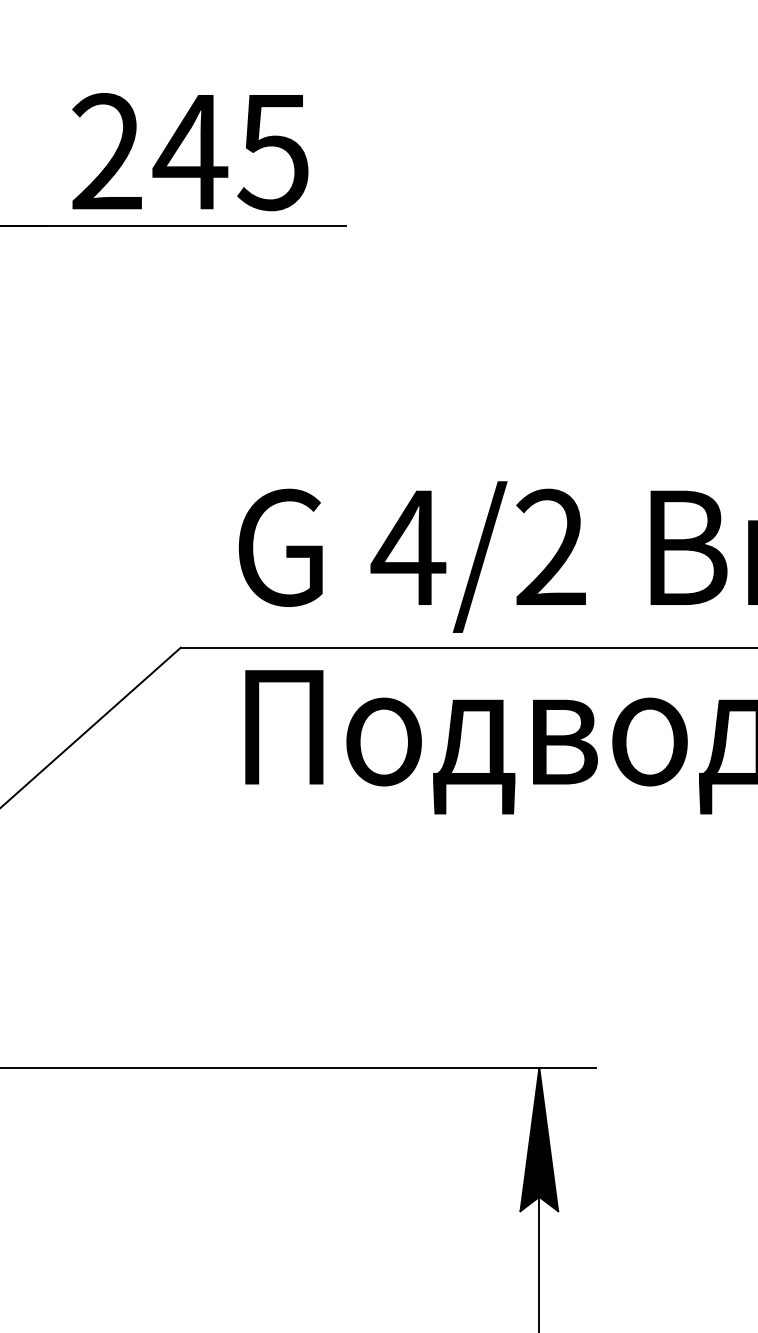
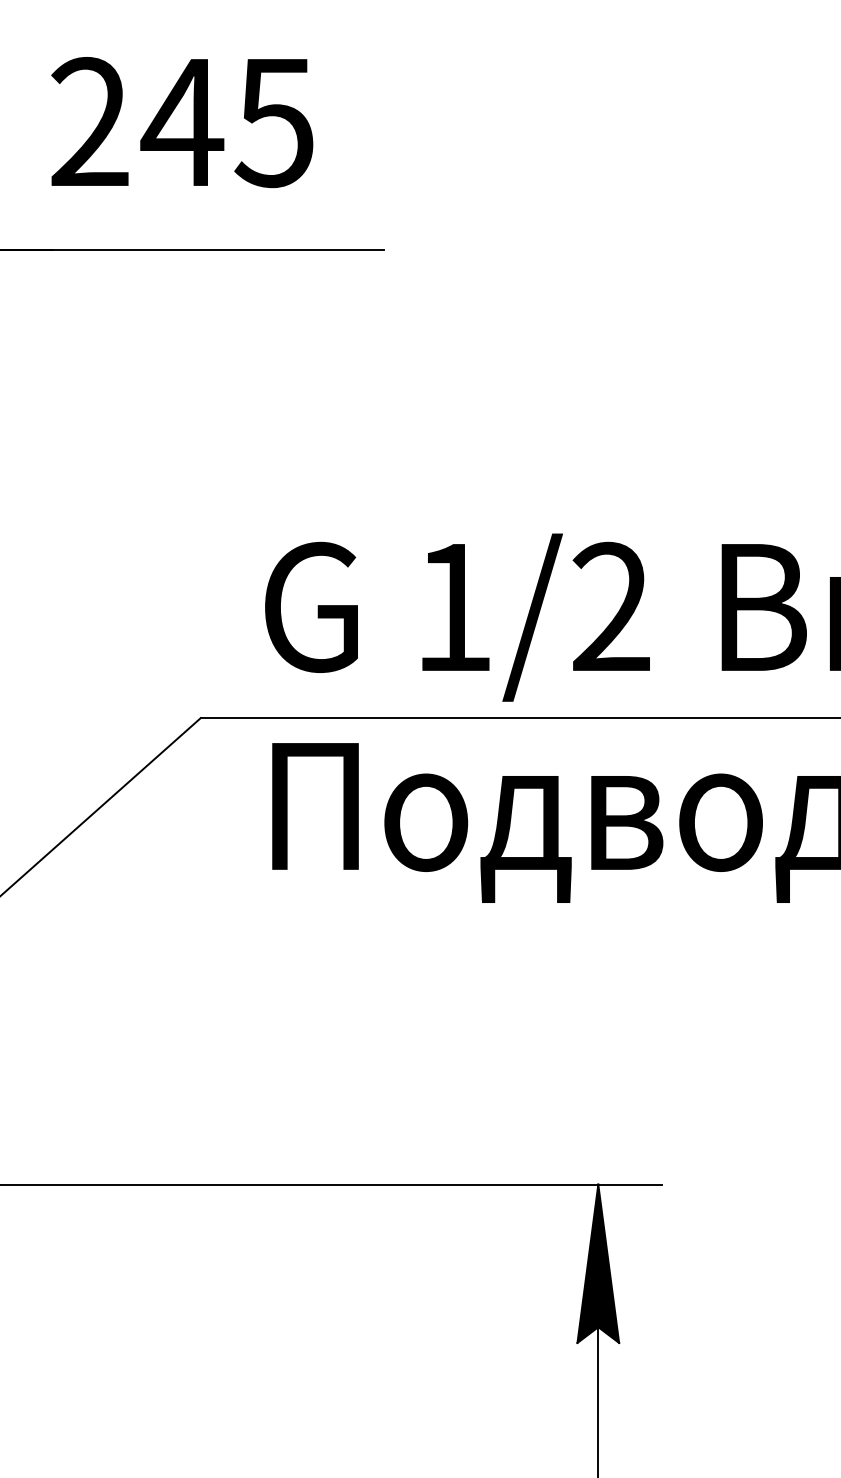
text: (190, 152) -> (182, 122), moved
text: (408, 547) -> (453, 607), 4/2 -> 1/2

